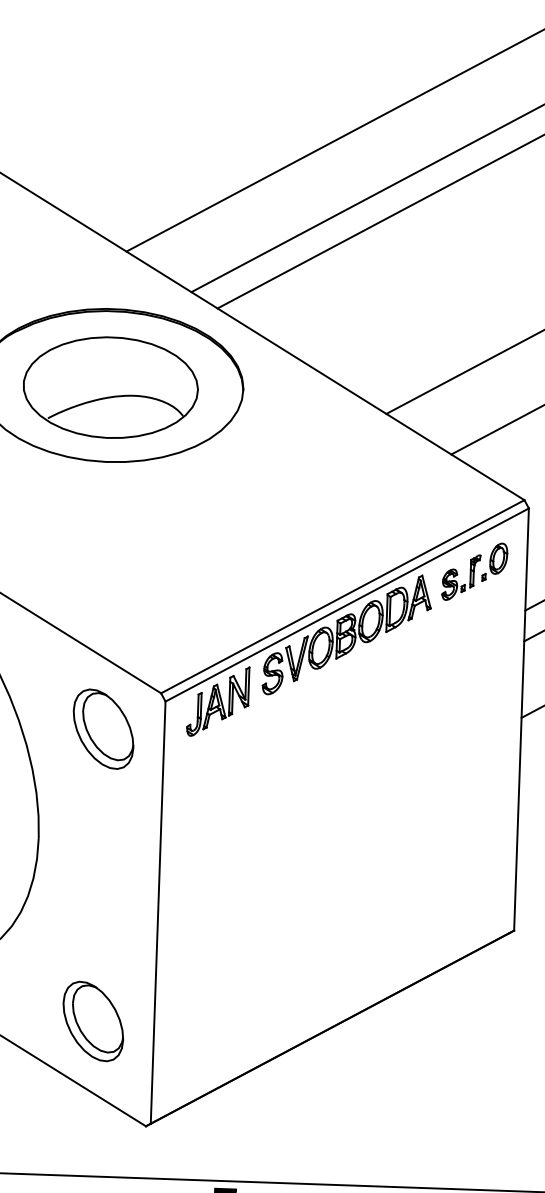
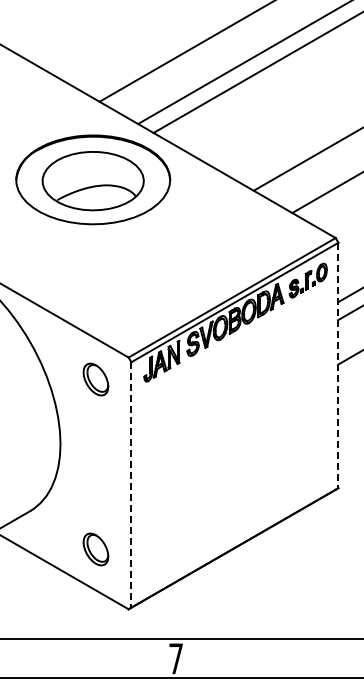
line: (521, 719) -> (338, 365), solid -> dashed
part: (102, 729) -> (95, 379), size x0.7
line: (158, 911) -> (131, 484), solid -> dashed
part: (92, 1021) -> (95, 549), size x0.7

